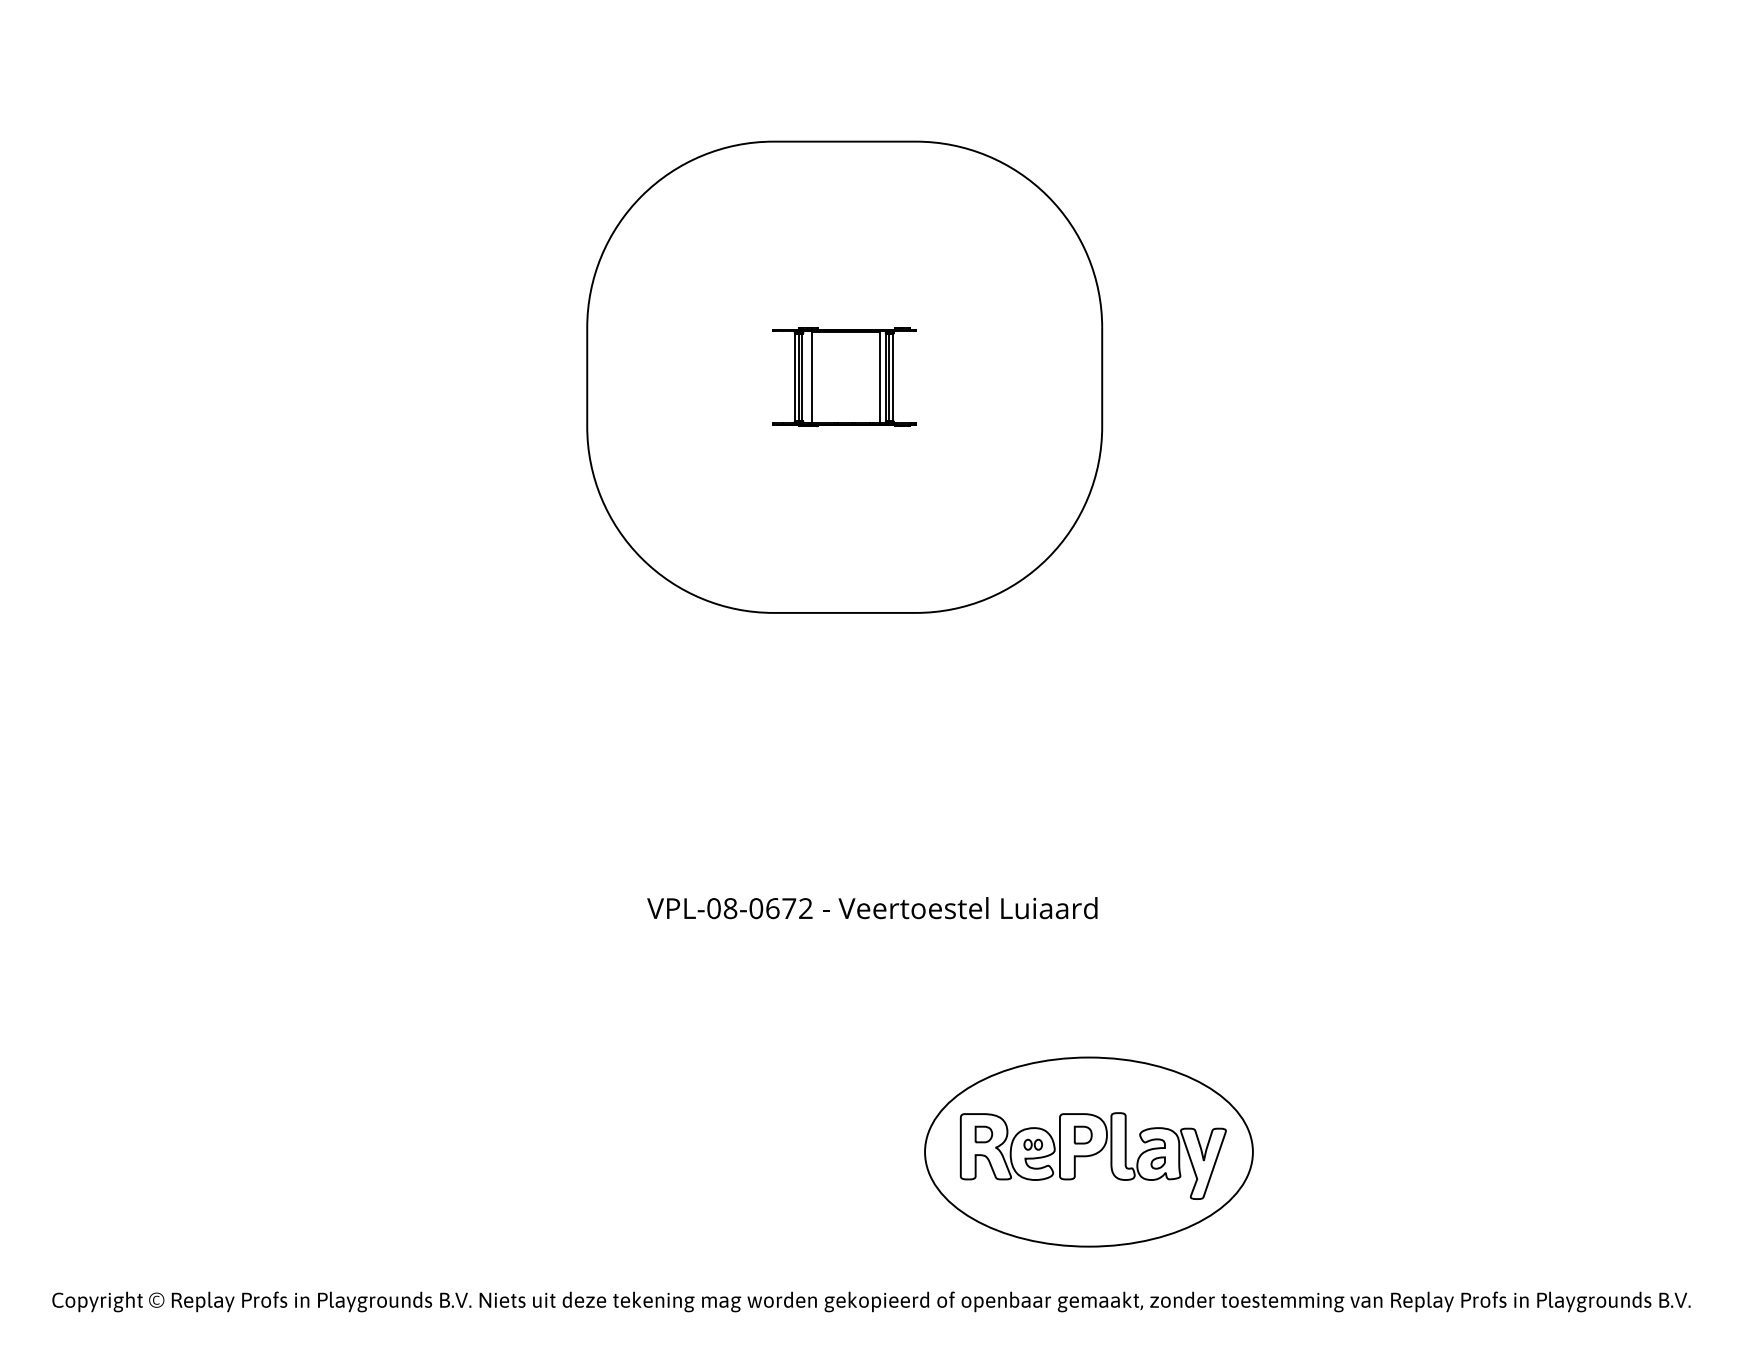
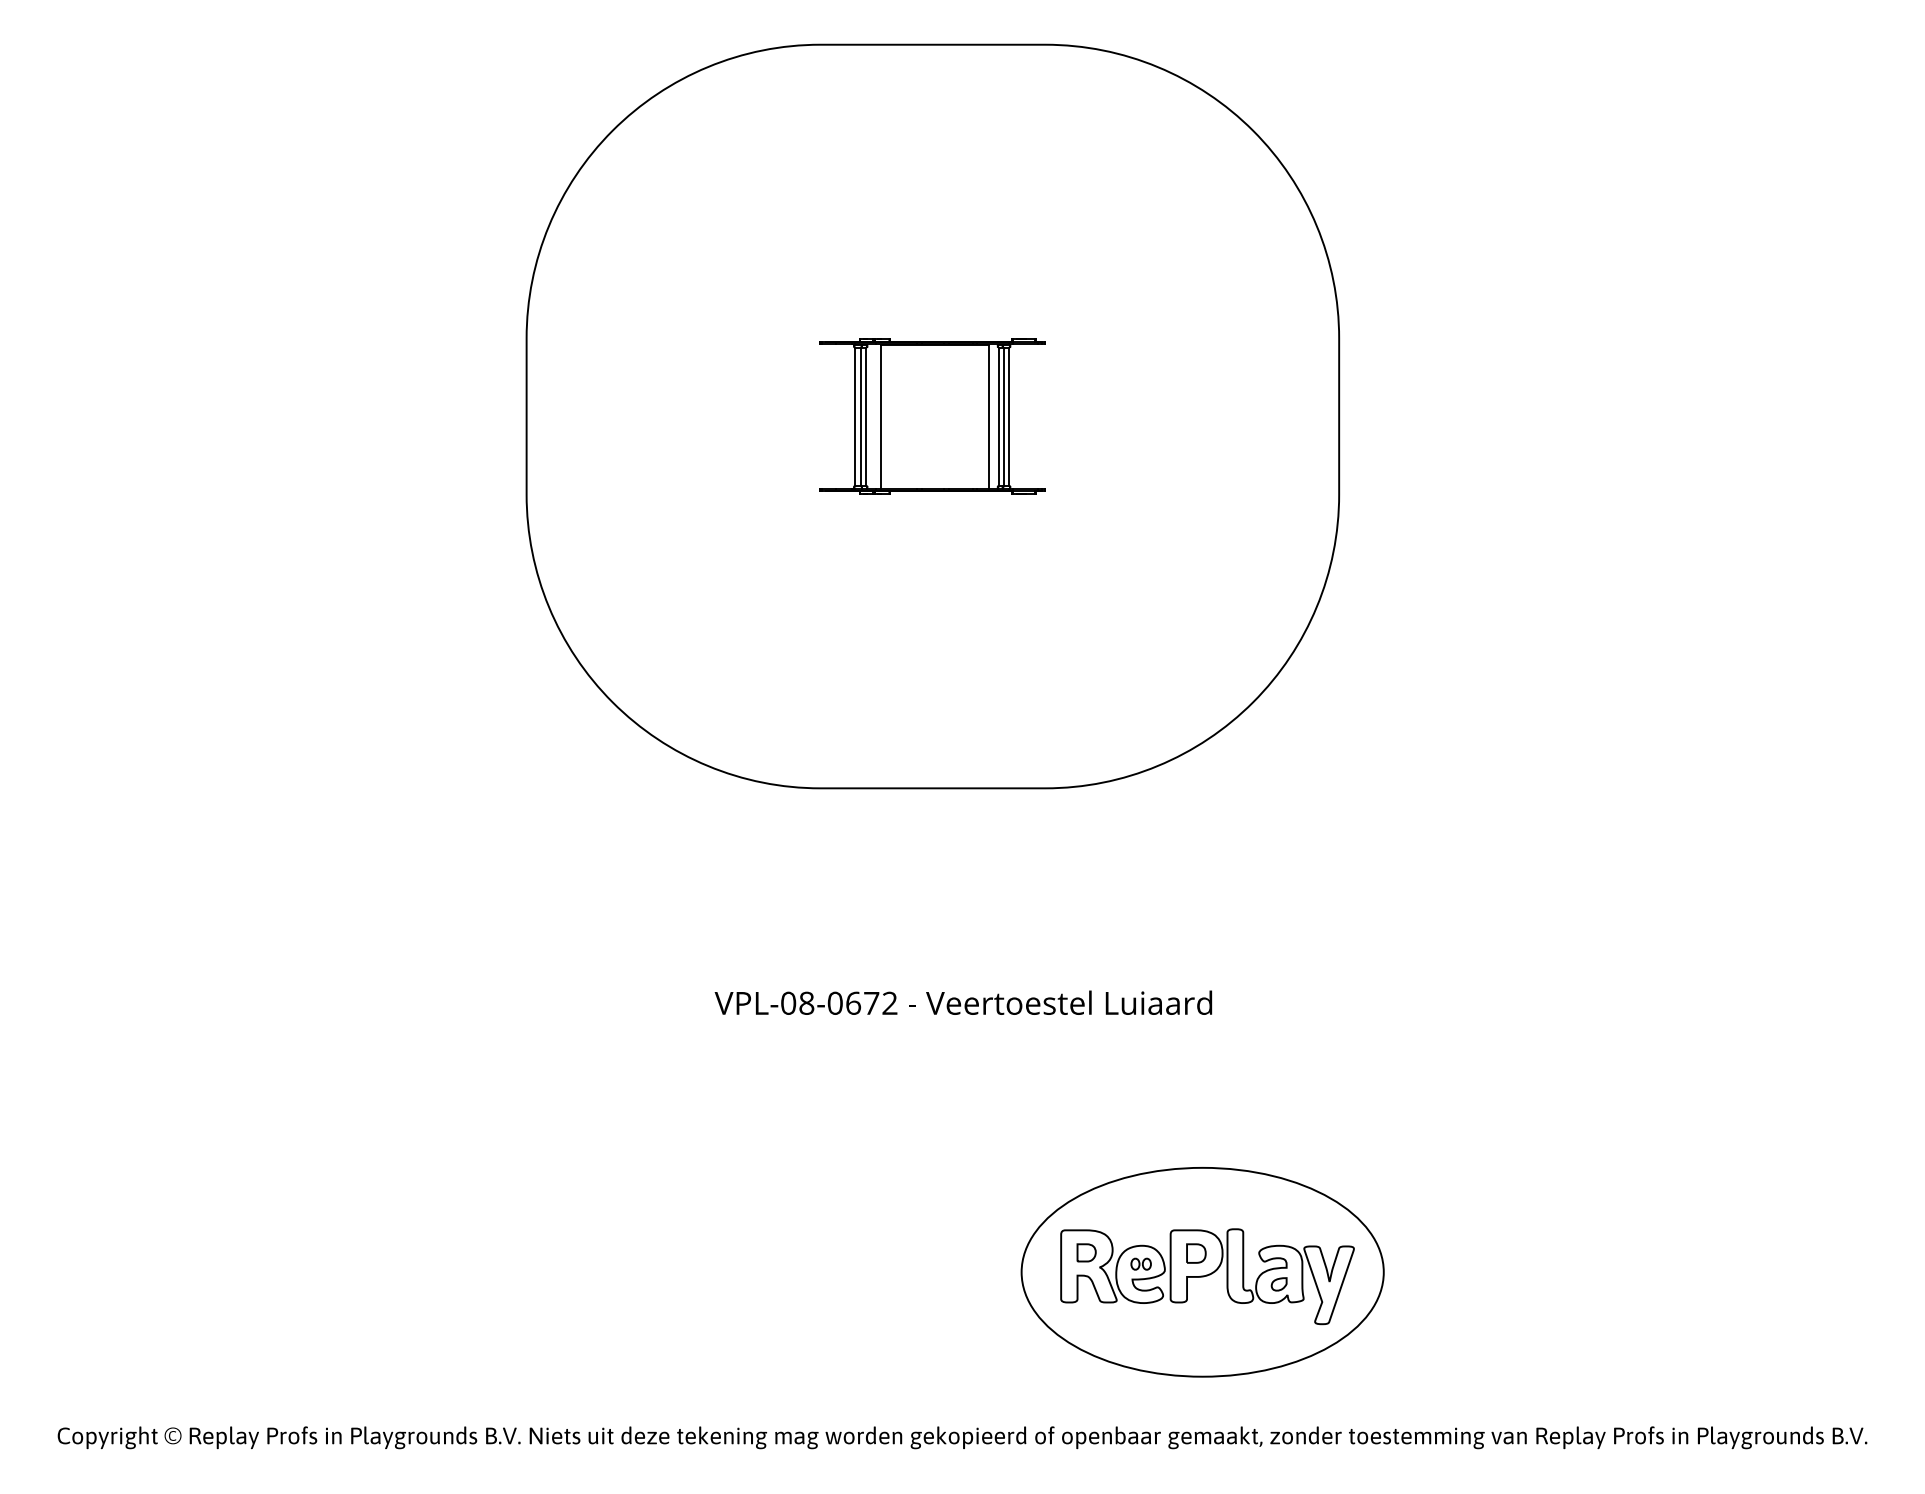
part: (844, 377) -> (932, 416), size x1.43

